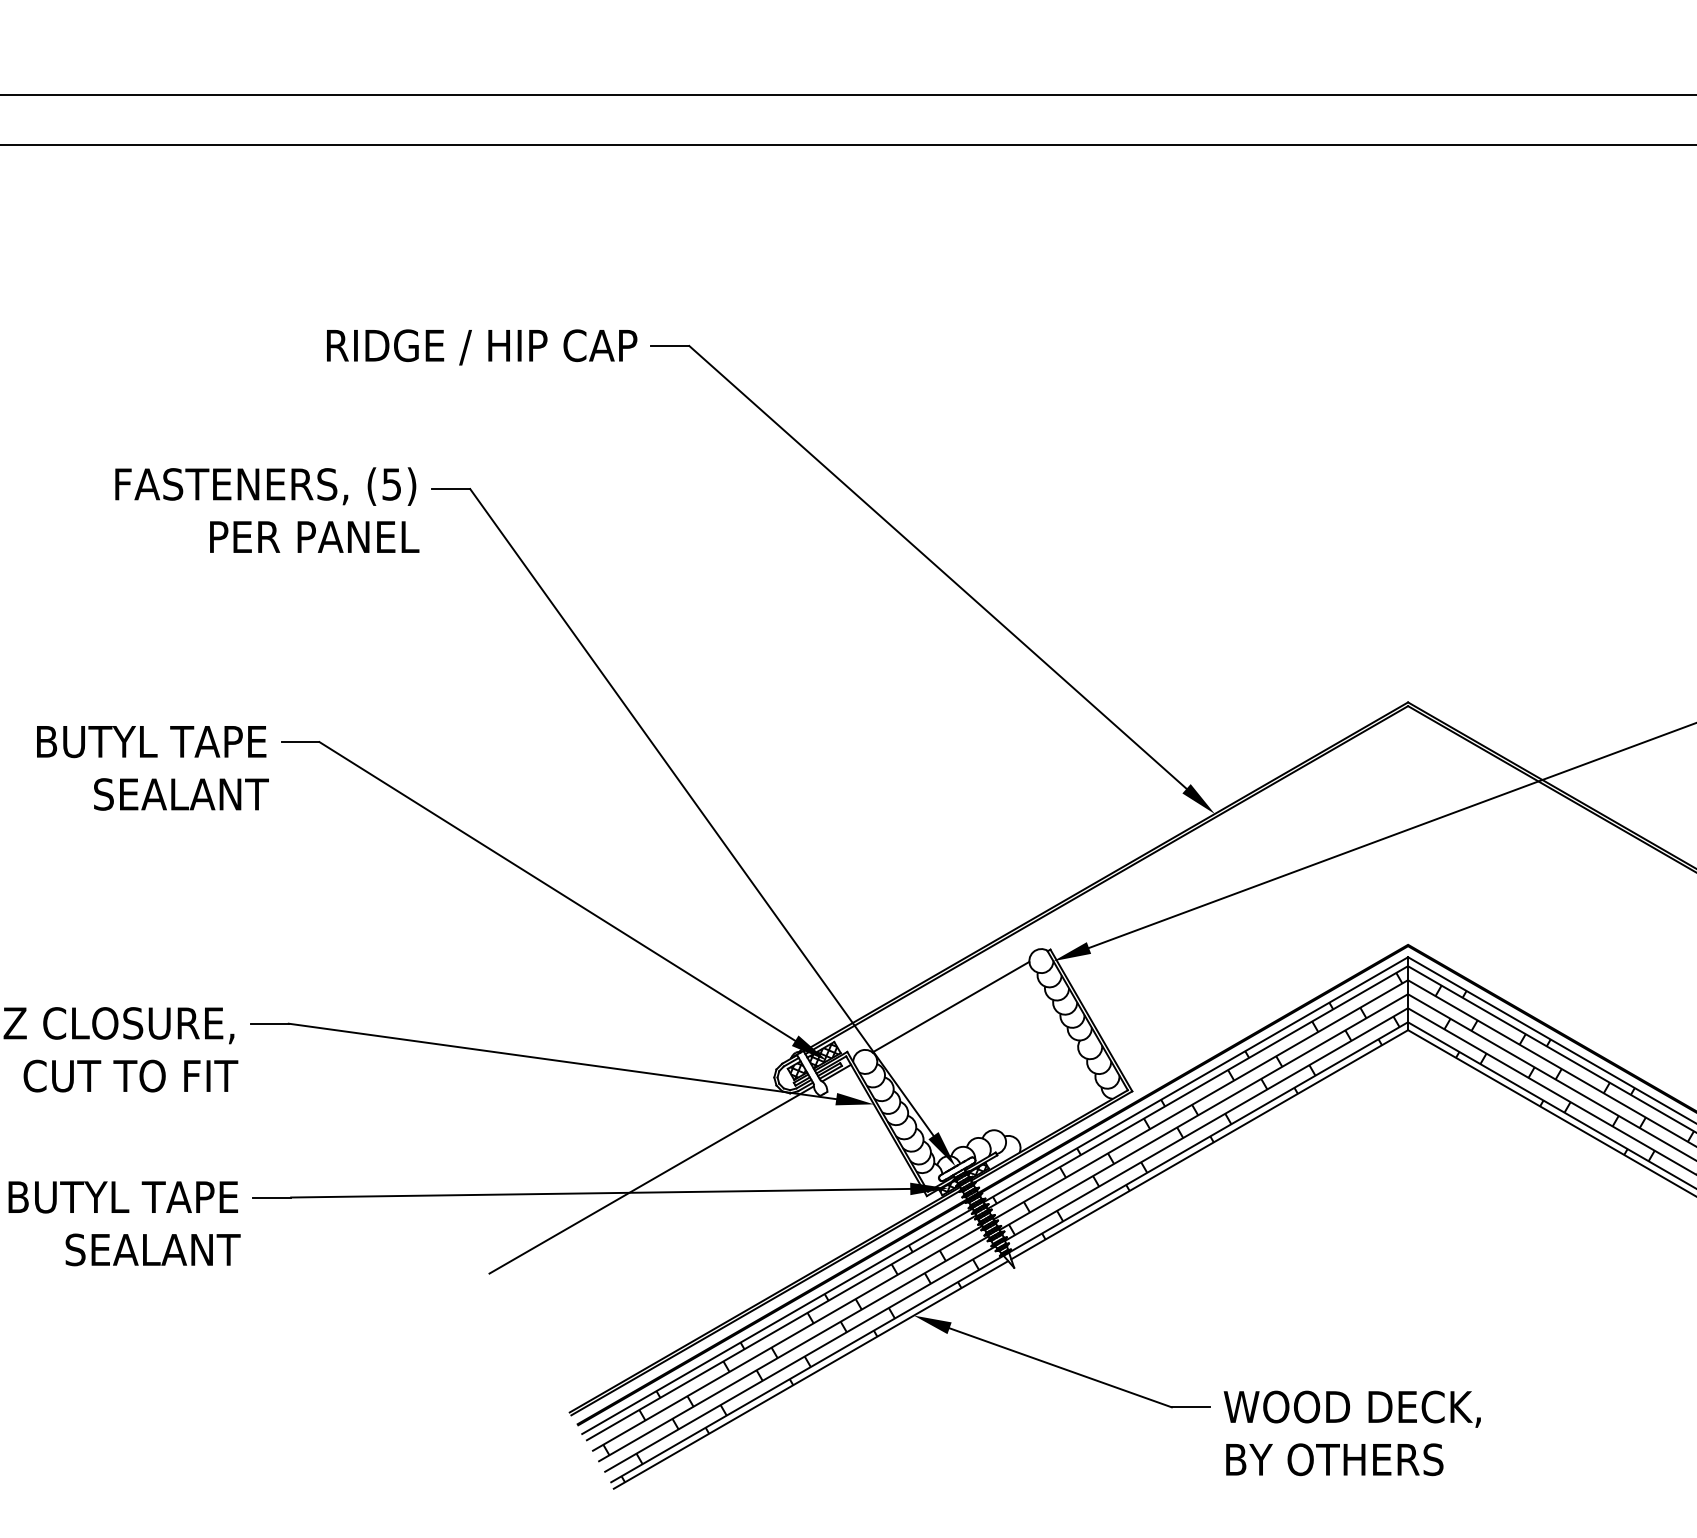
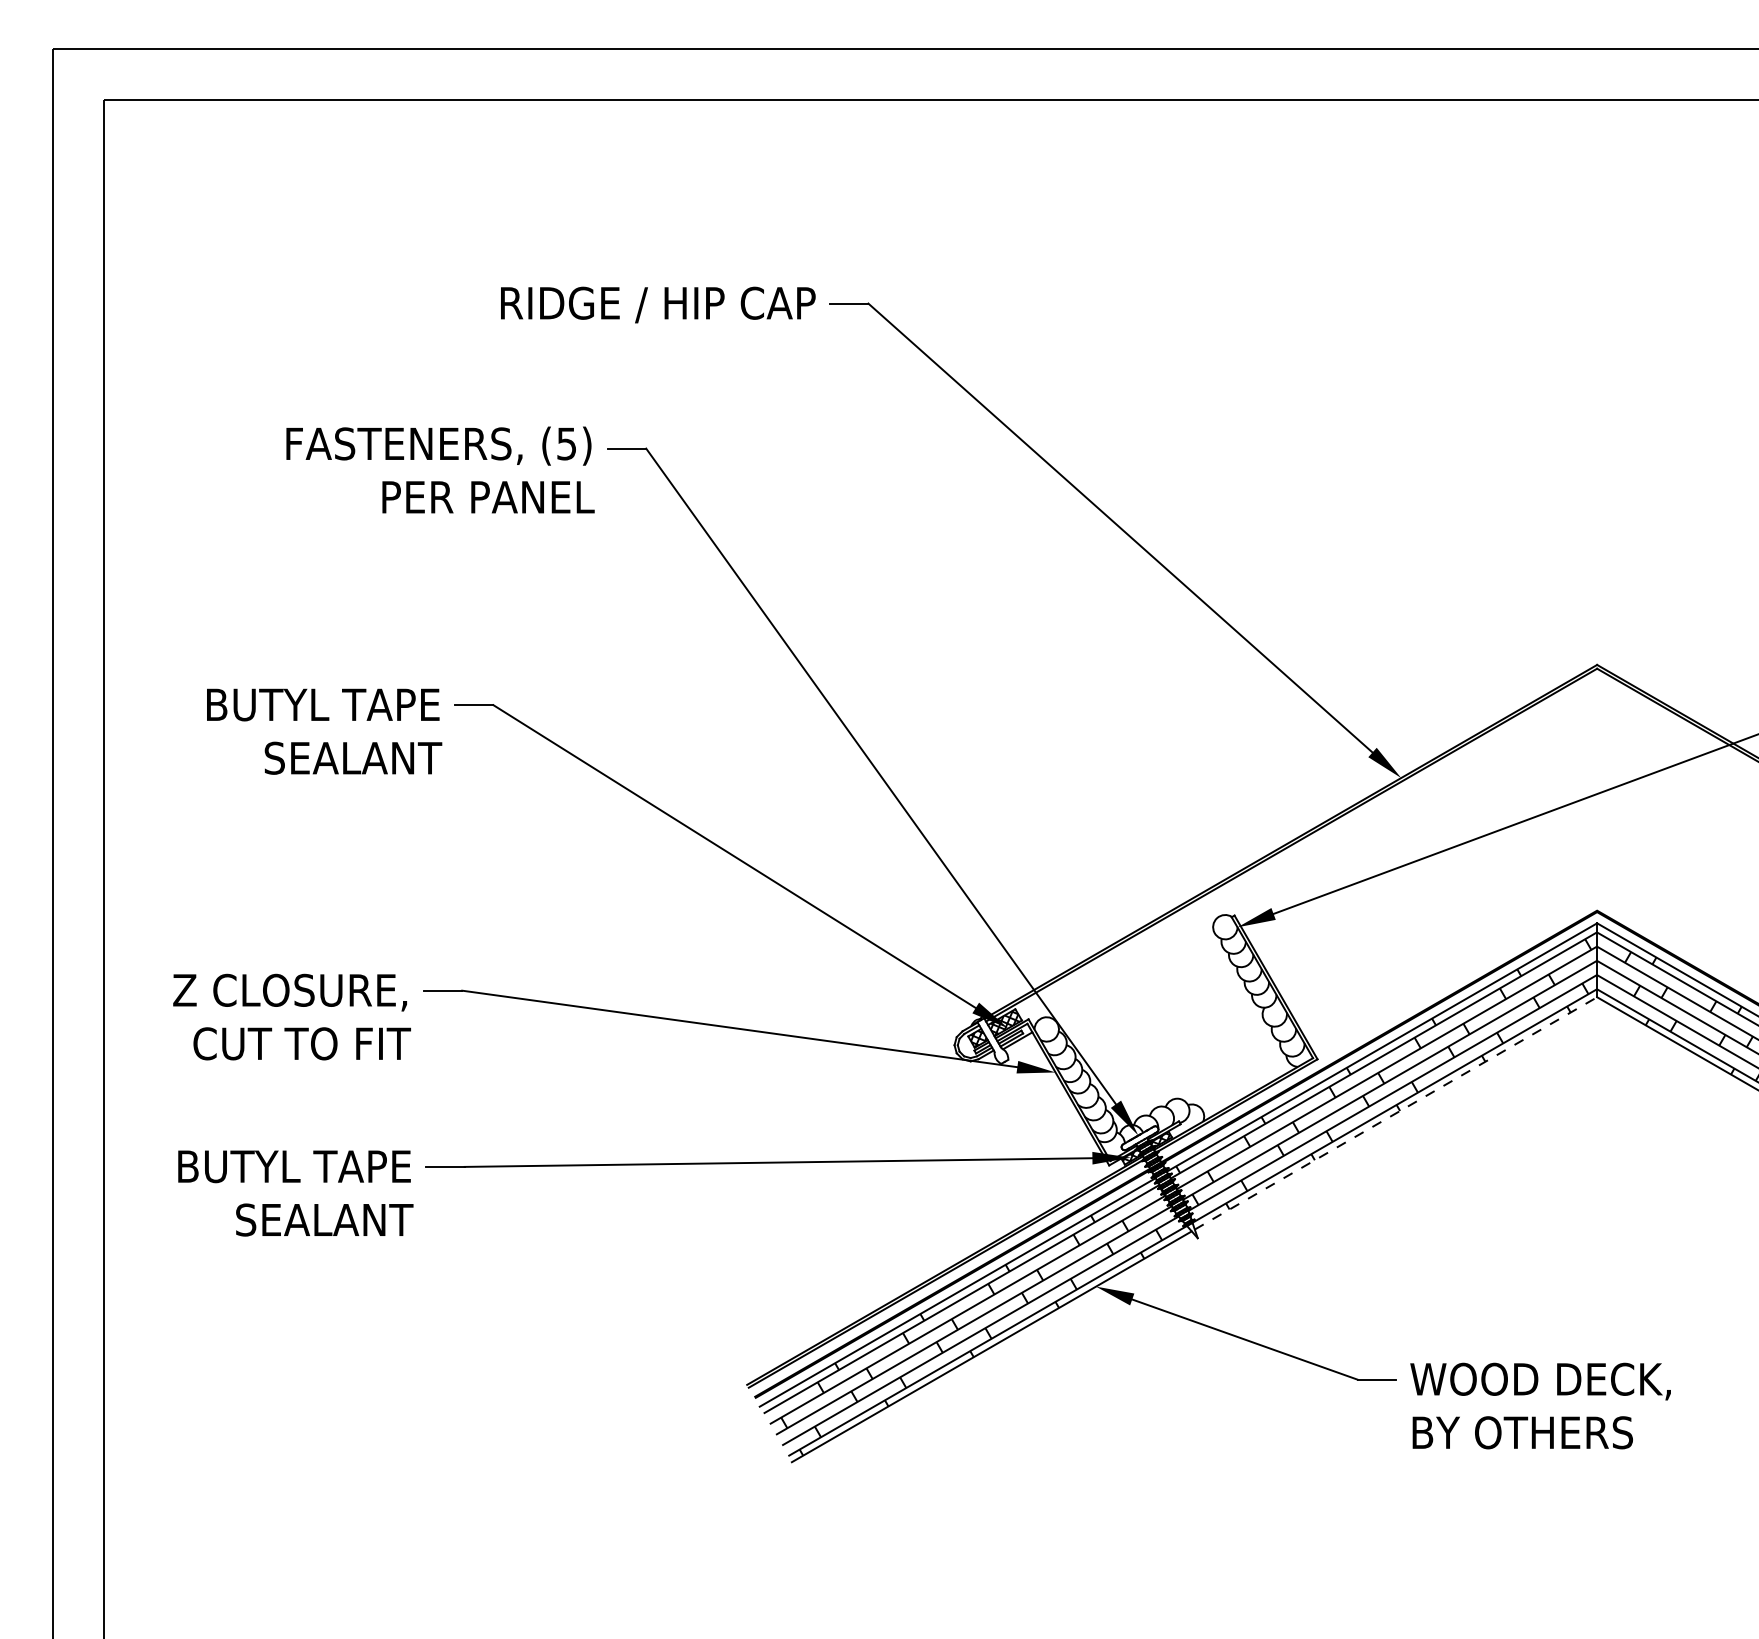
line: (950, 1006) -> (1133, 973), removed
line: (1210, 1144) -> (1396, 1113), solid -> dashed
line: (650, 1180) -> (829, 1149), removed

